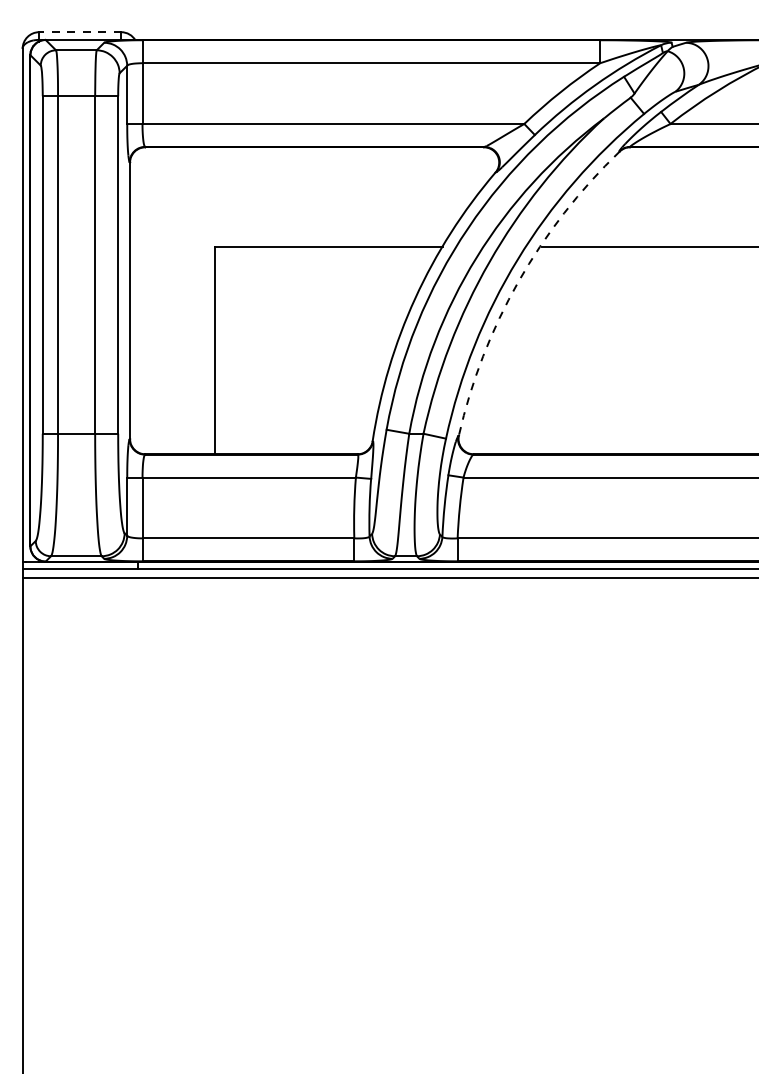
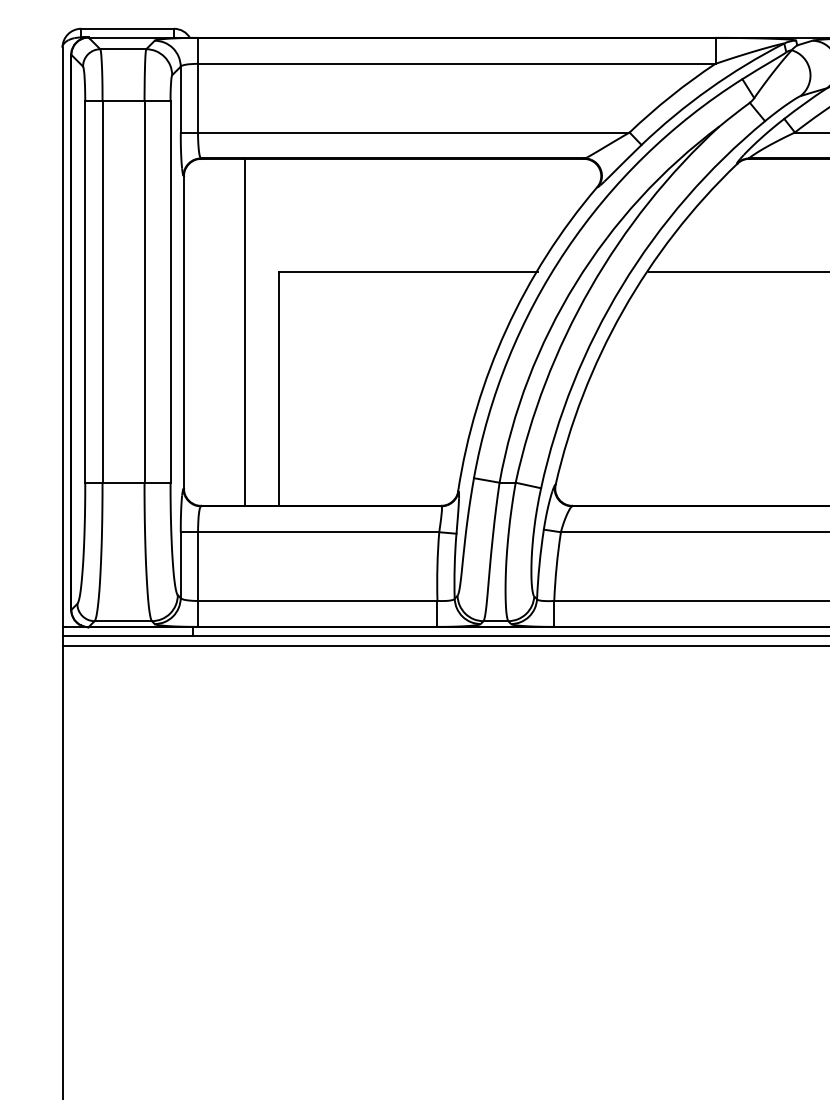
line: (80, 32) -> (127, 29), dashed -> solid
arc: (518, 281) -> (623, 310), dashed -> solid
line: (183, 300) -> (244, 332), added

